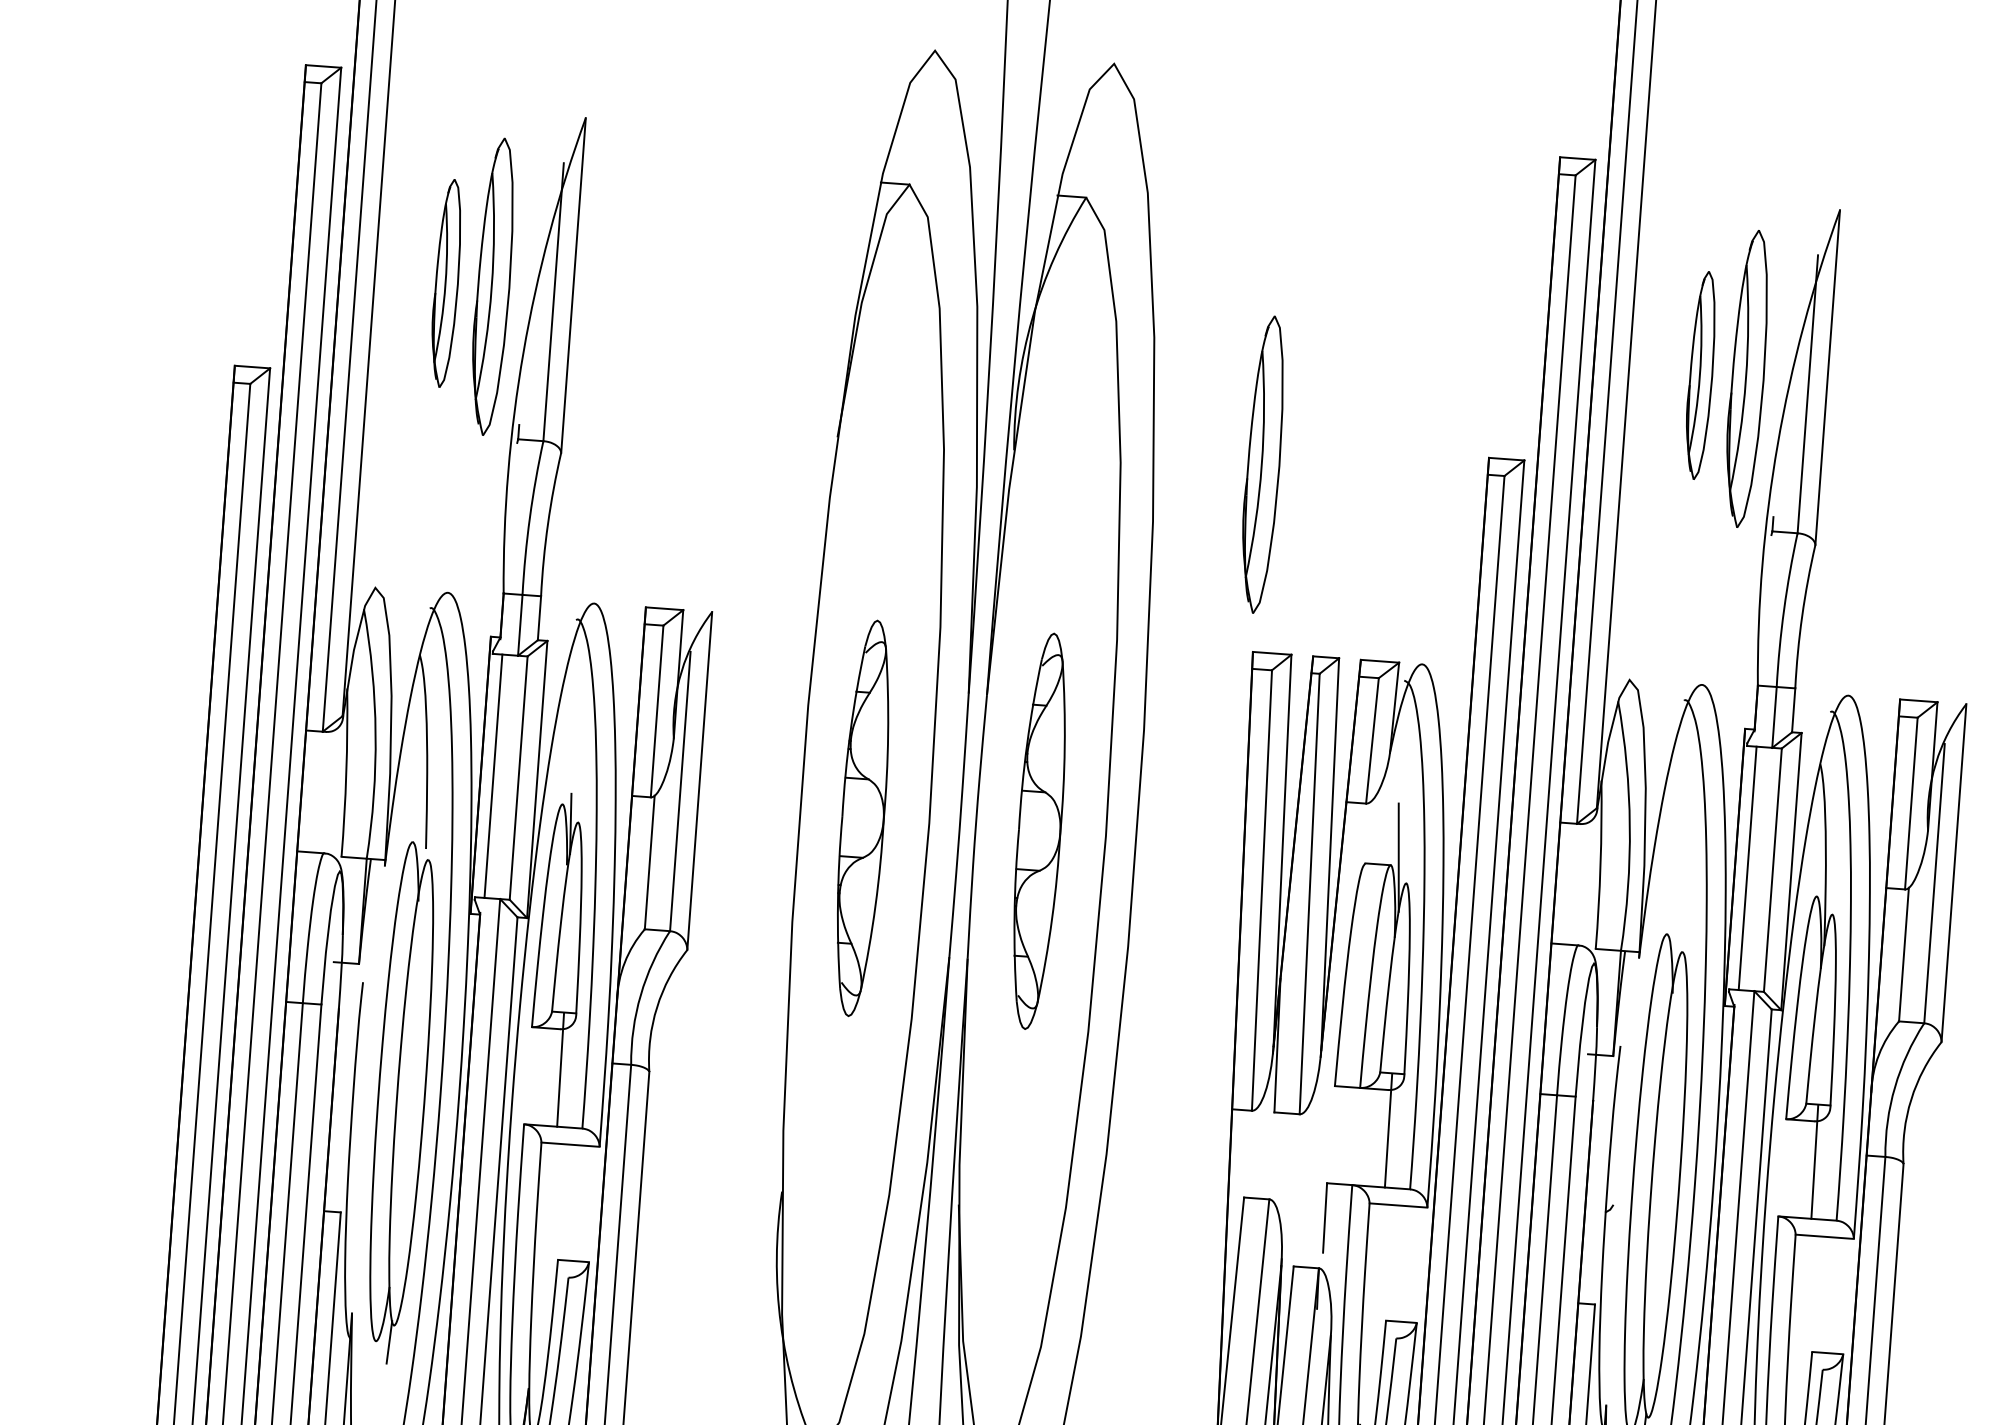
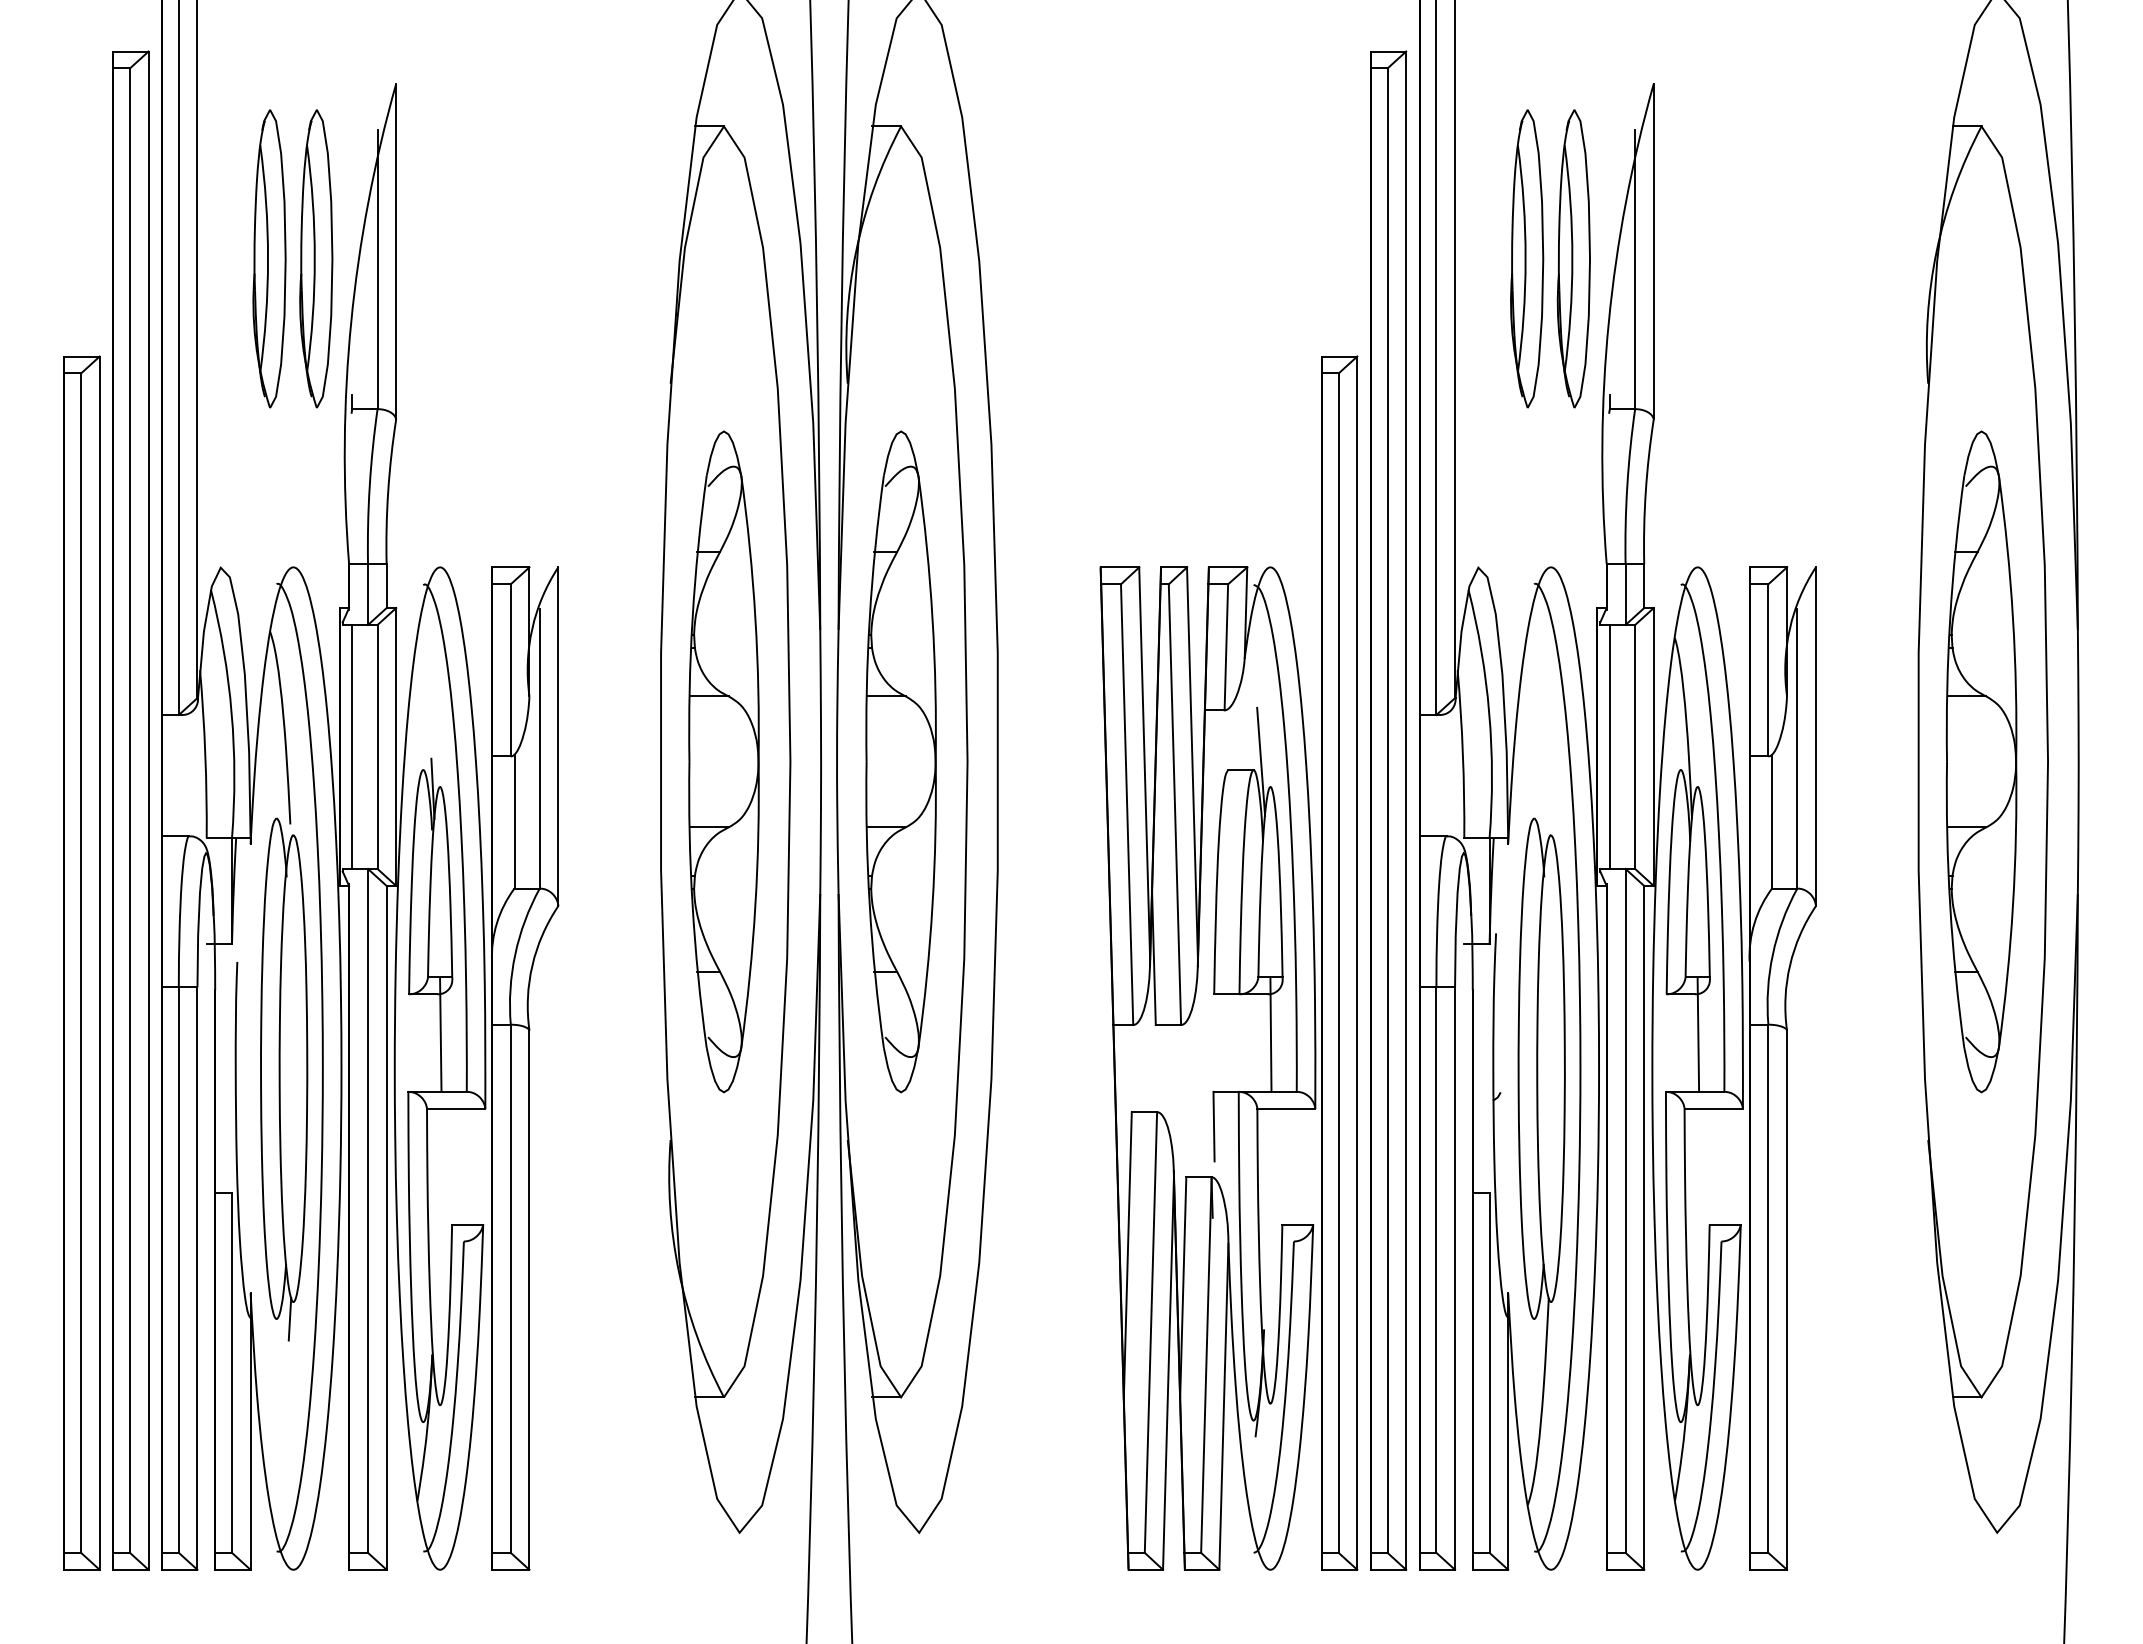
part: (446, 283) -> (269, 258), size x1.43
part: (1701, 375) -> (1527, 258), size x1.43
part: (1263, 464) -> (1097, 379), removed
part: (862, 817) -> (723, 761), size x1.67
part: (1039, 830) -> (900, 761), size x1.67

